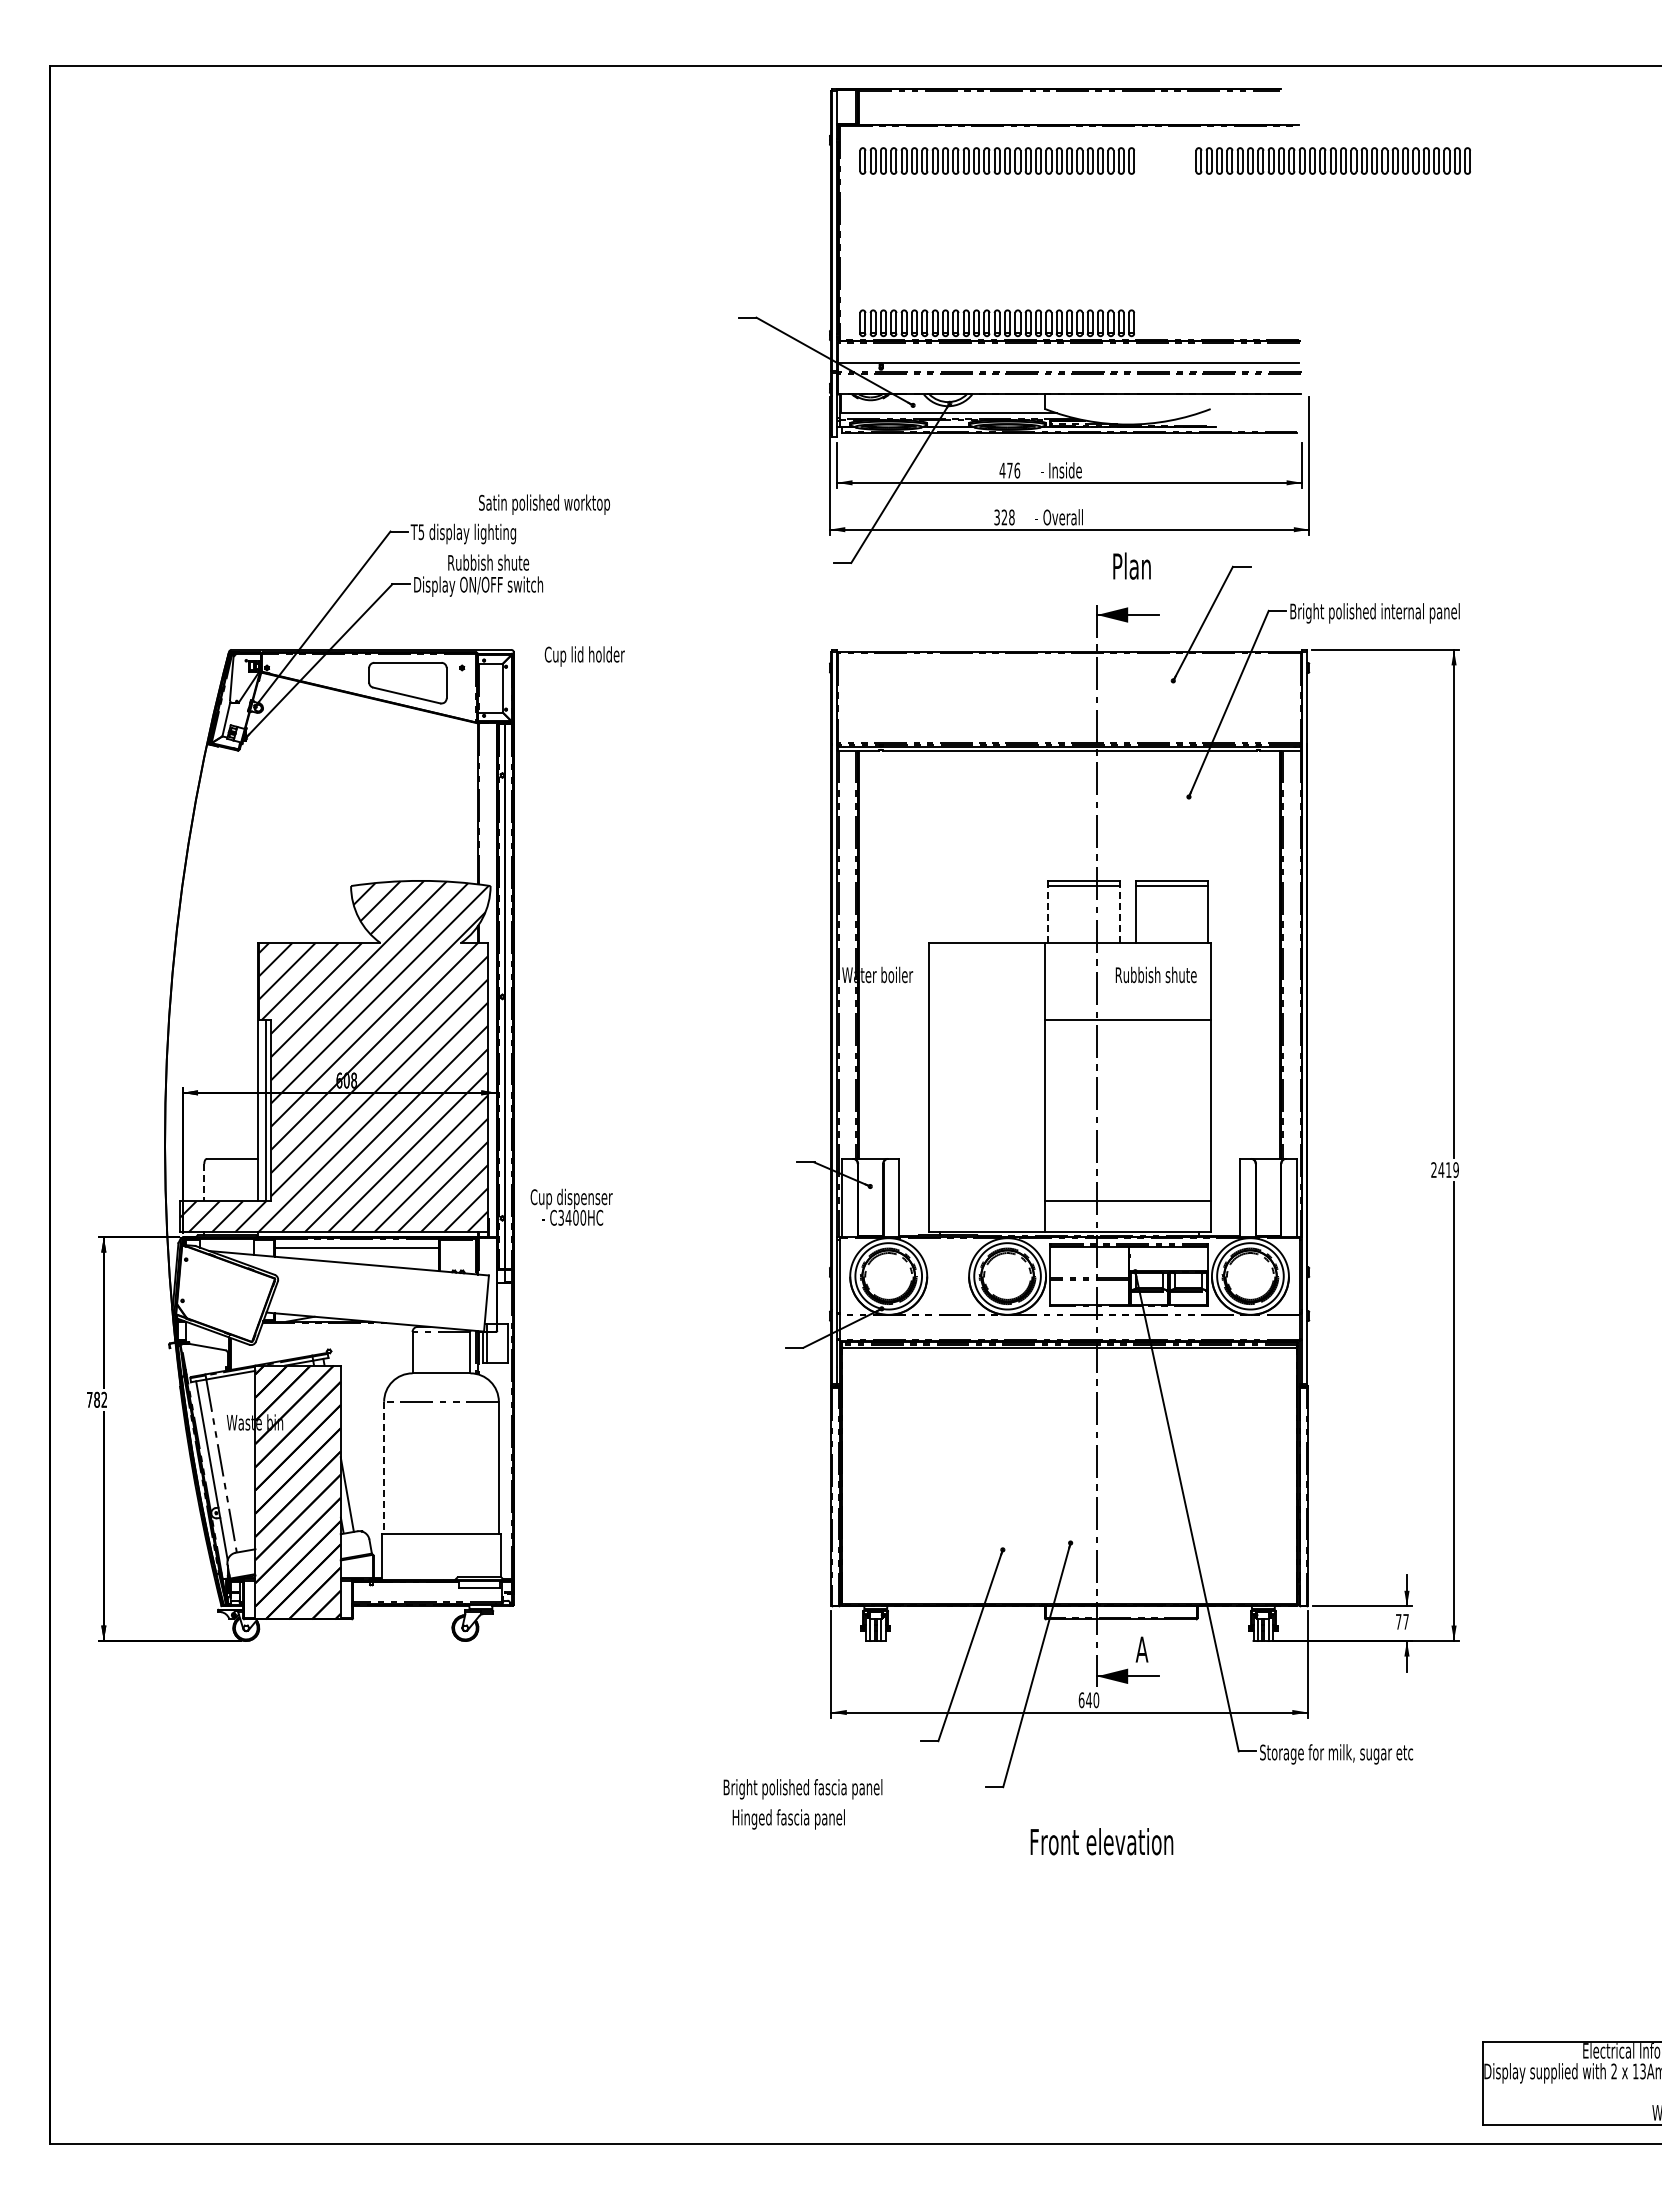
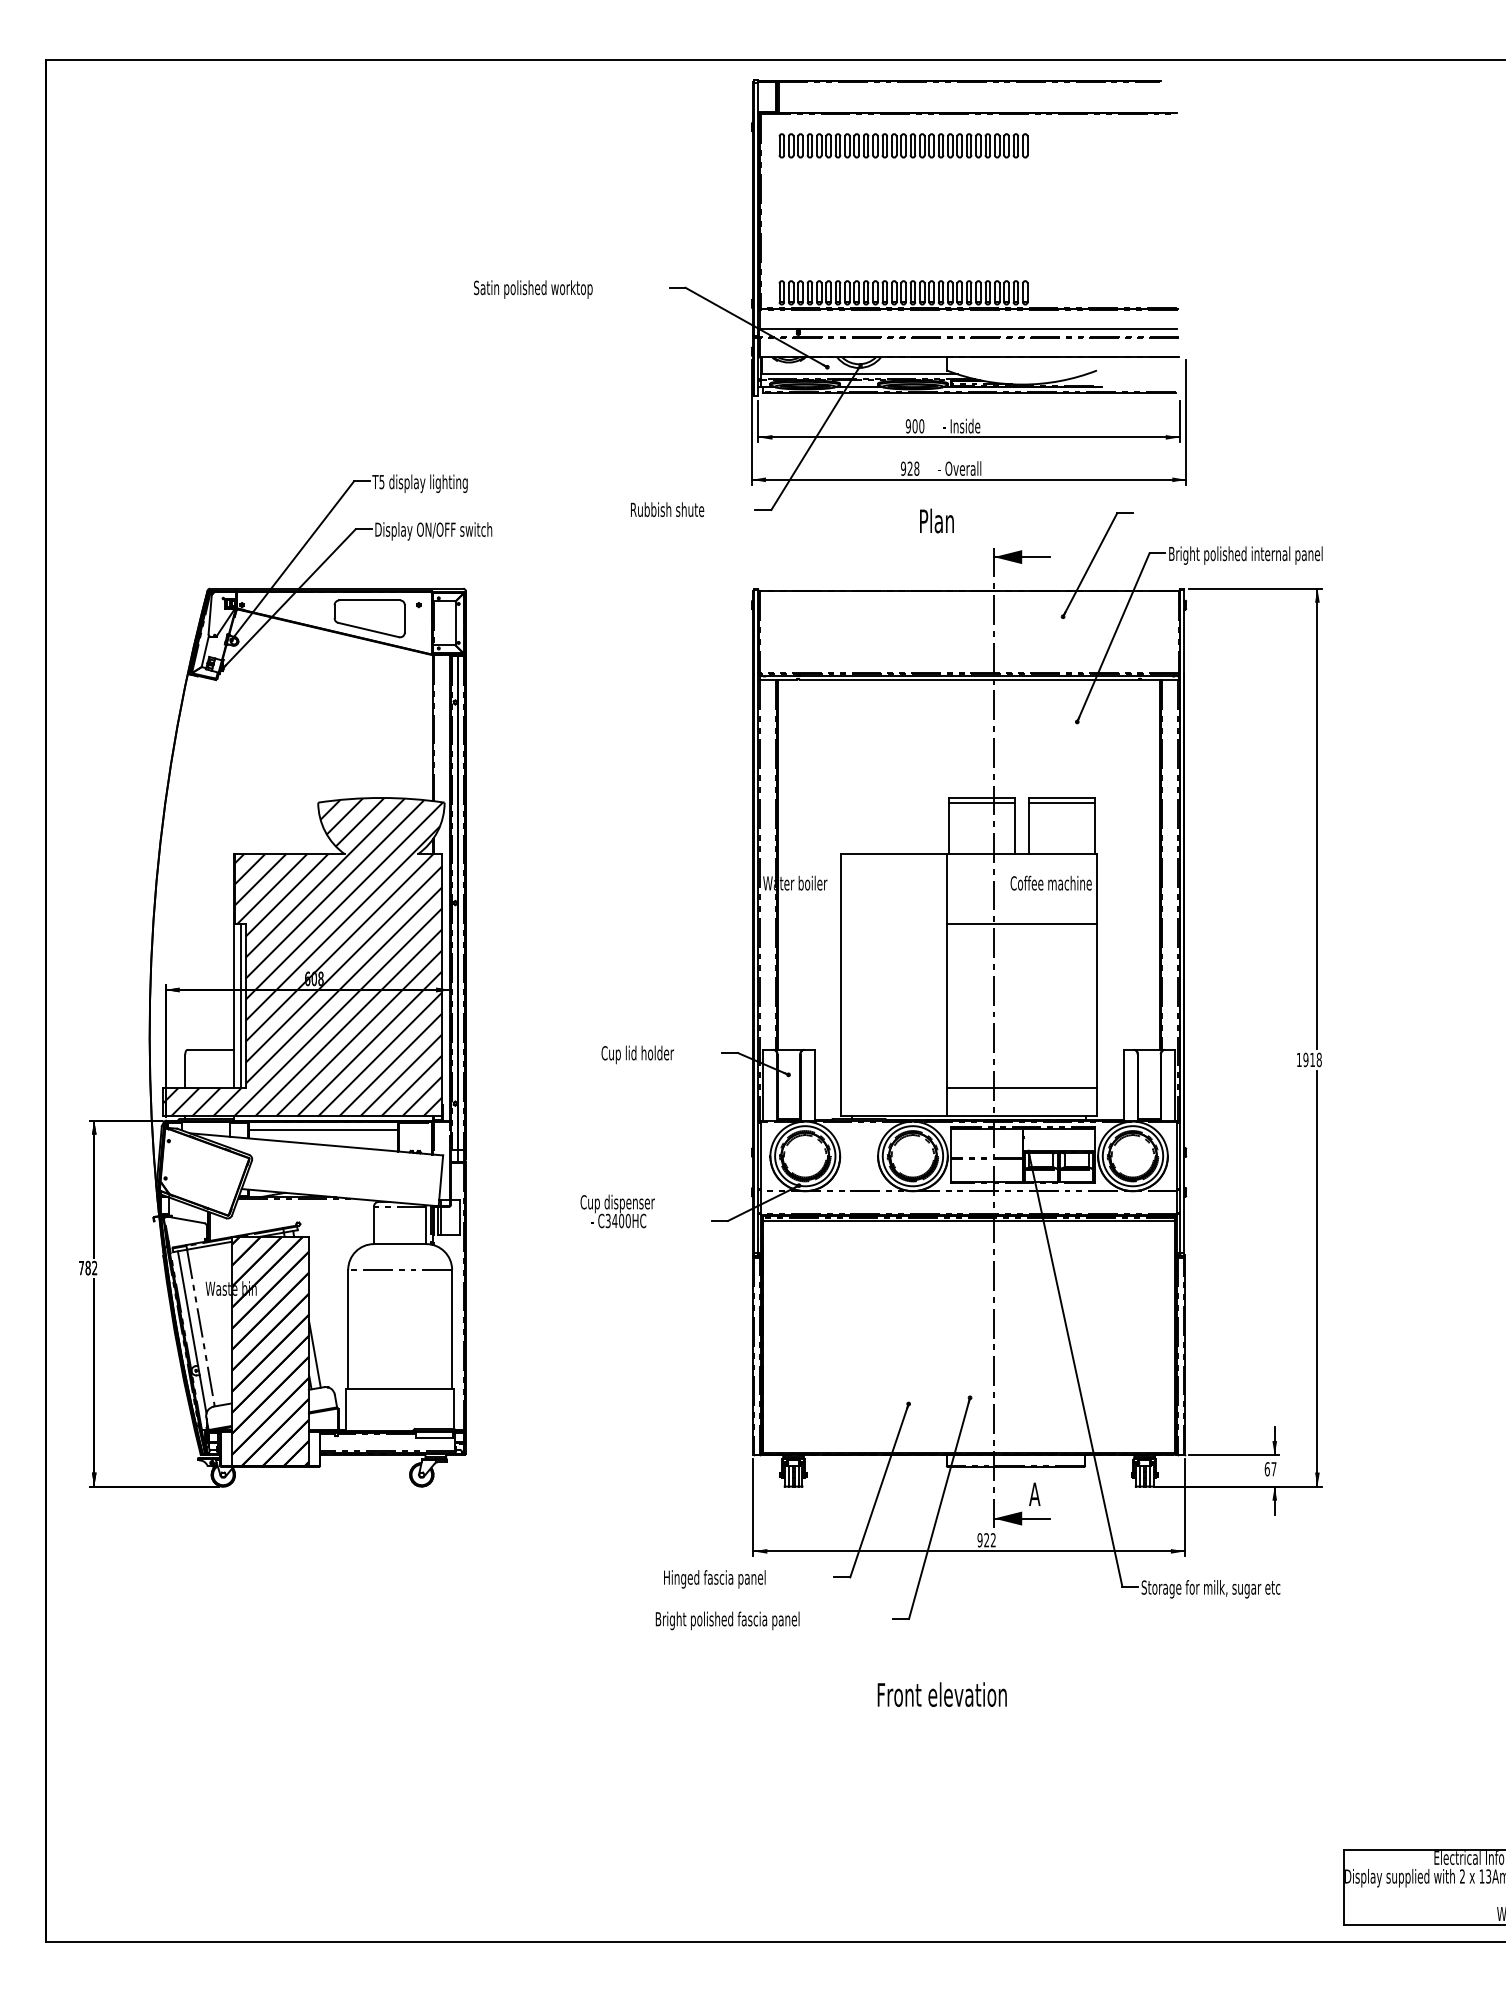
part: (1332, 160) -> (1207, 145), removed
text: (1009, 470) -> (914, 426), 476 -> 900
text: (544, 504) -> (533, 289), moved
text: (996, 517) -> (902, 468), 328 -> 928
text: (488, 562) -> (667, 509), moved
text: (1131, 565) -> (936, 520), moved
text: (584, 656) -> (637, 1054), moved
line: (1047, 913) -> (949, 827), dashed -> solid
line: (1120, 913) -> (1015, 827), dashed -> solid
text: (1159, 974) -> (1050, 882), Rubbish shute -> Coffee machine
text: (1444, 1169) -> (1308, 1059), 2419 -> 1918
line: (204, 1182) -> (185, 1071), dashed -> solid
text: (571, 1206) -> (617, 1210), moved
line: (384, 1467) -> (348, 1329), dashed -> solid
text: (1398, 1621) -> (1267, 1468), 77 -> 67
text: (1088, 1700) -> (986, 1540), 640 -> 922
text: (788, 1819) -> (714, 1579), moved
text: (1101, 1841) -> (941, 1694), moved

